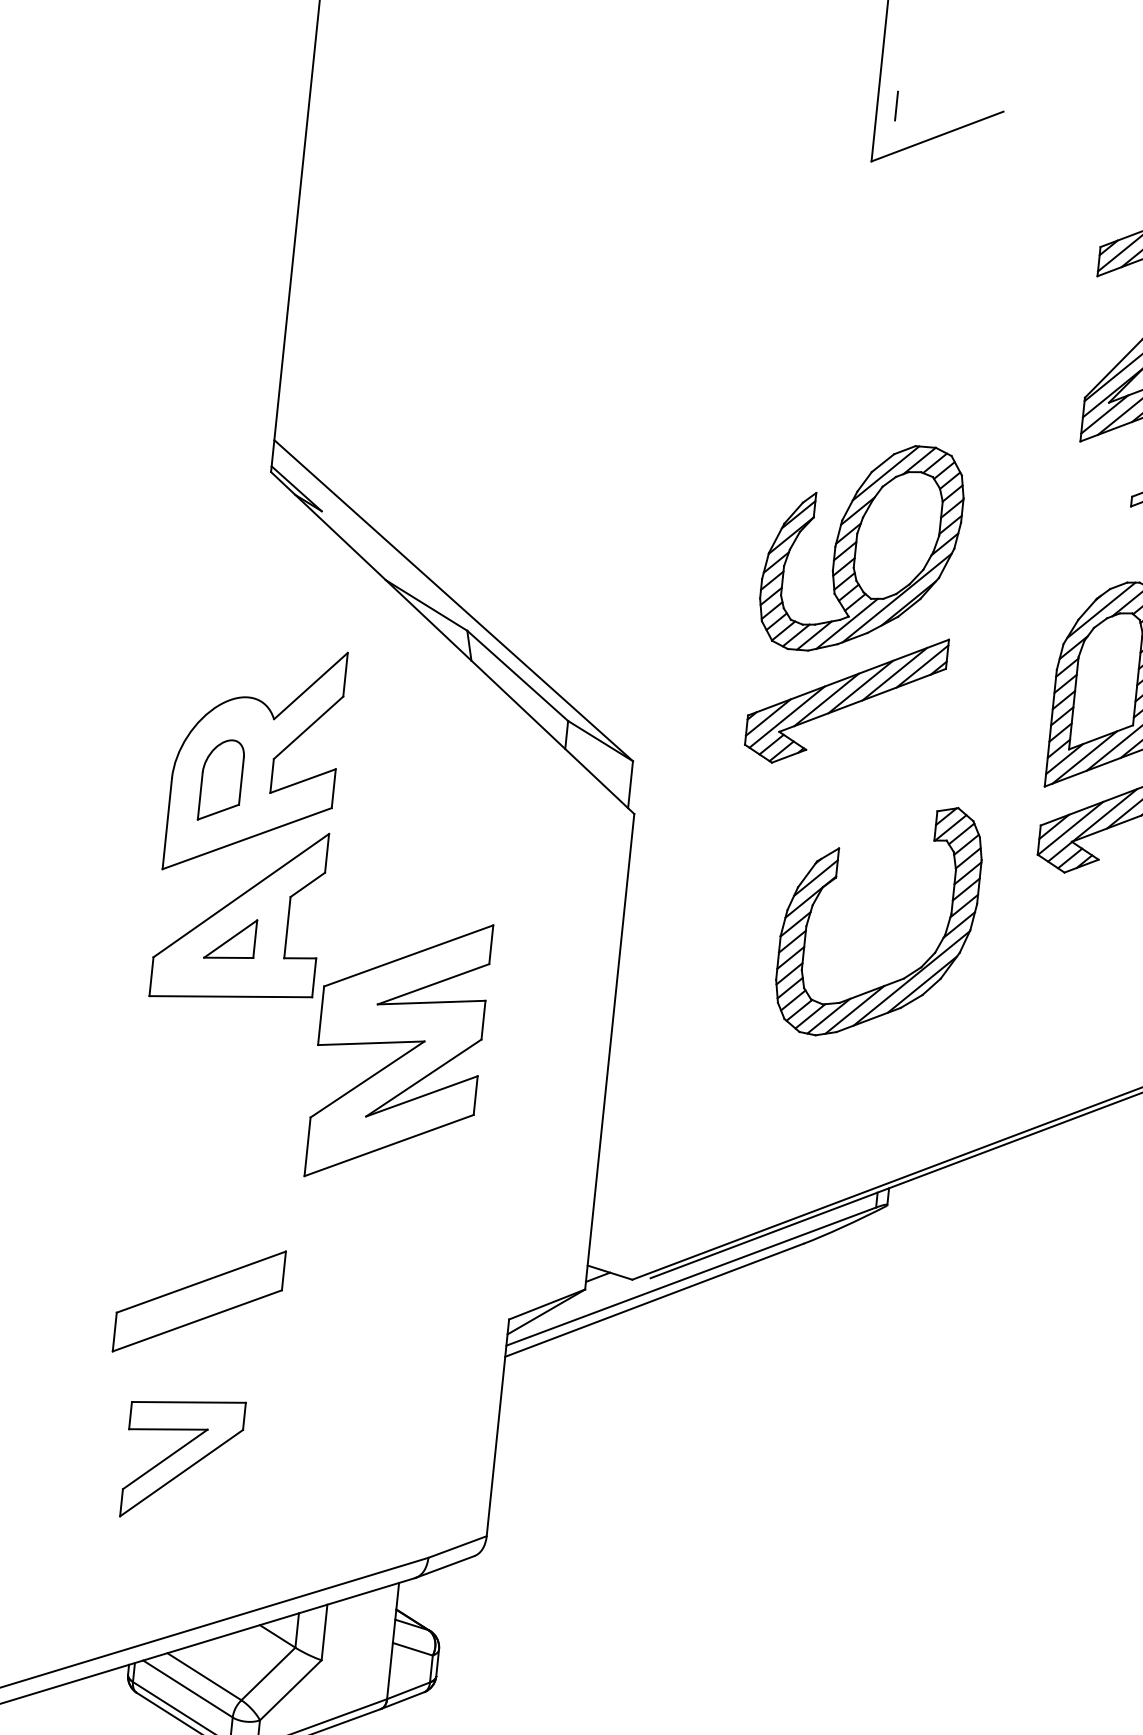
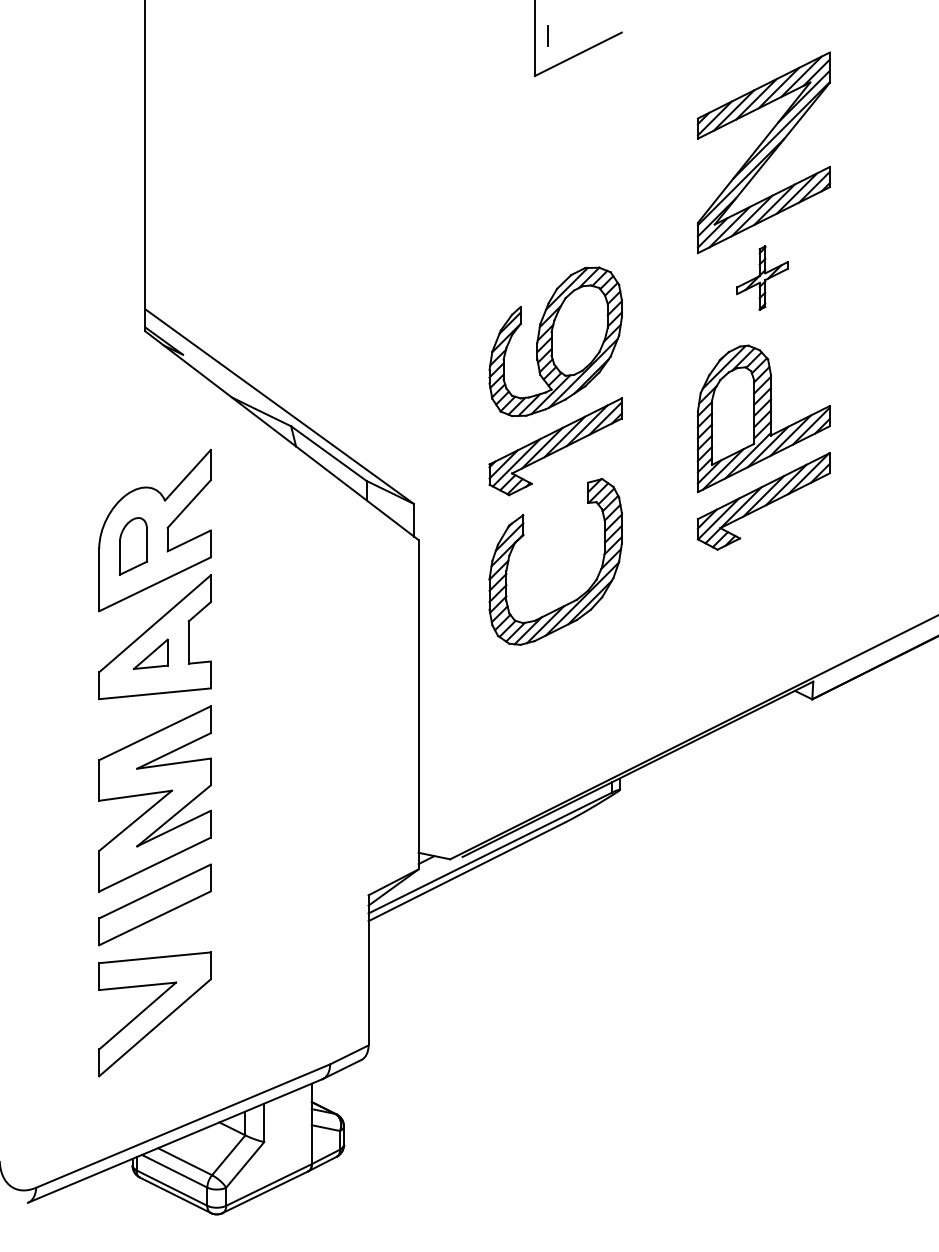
part: (837, 878) -> (524, 535), moved
part: (398, 1050) -> (154, 798), moved
part: (182, 1459) -> (154, 1014), size x1.43

